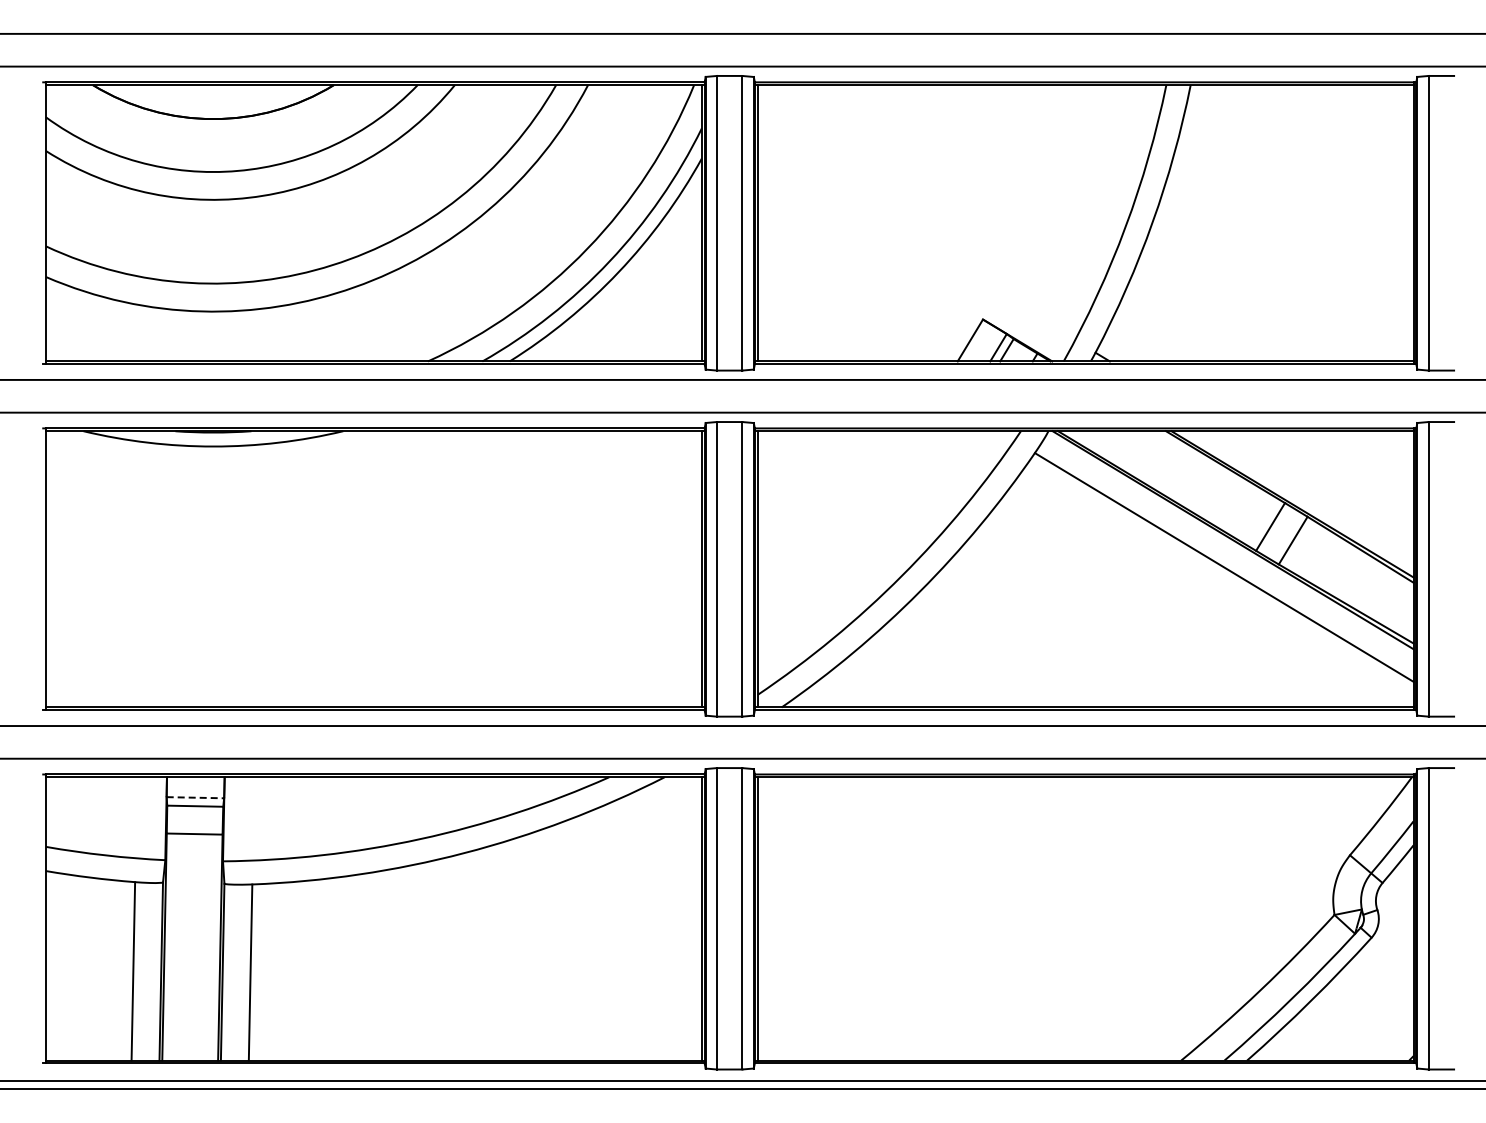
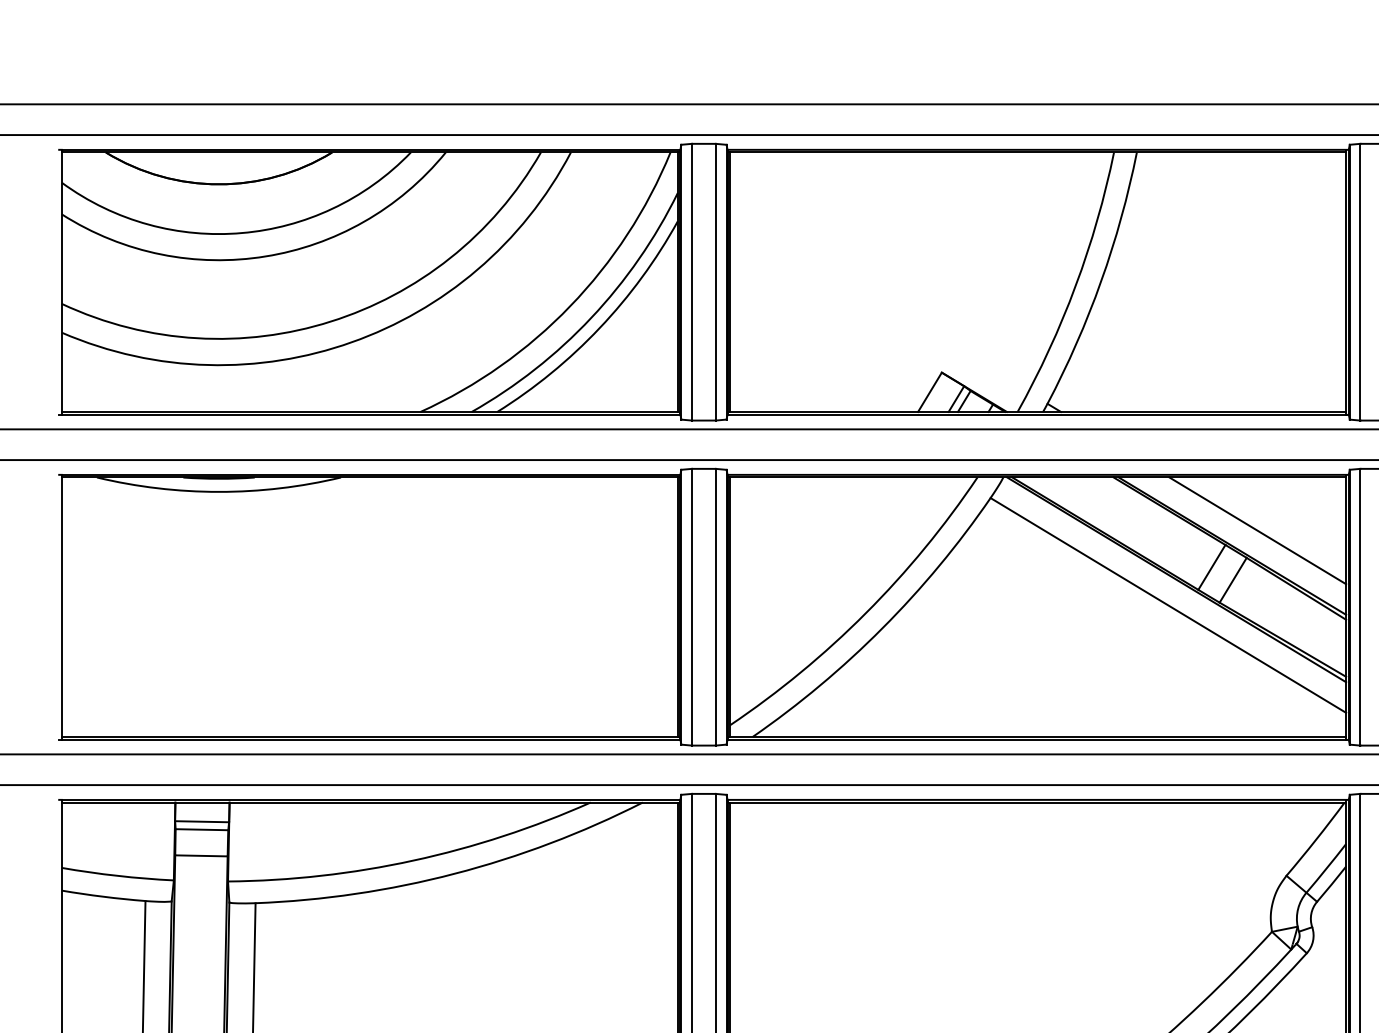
line: (1319, 487) -> (1257, 530), added
line: (195, 797) -> (202, 821), dashed -> solid

